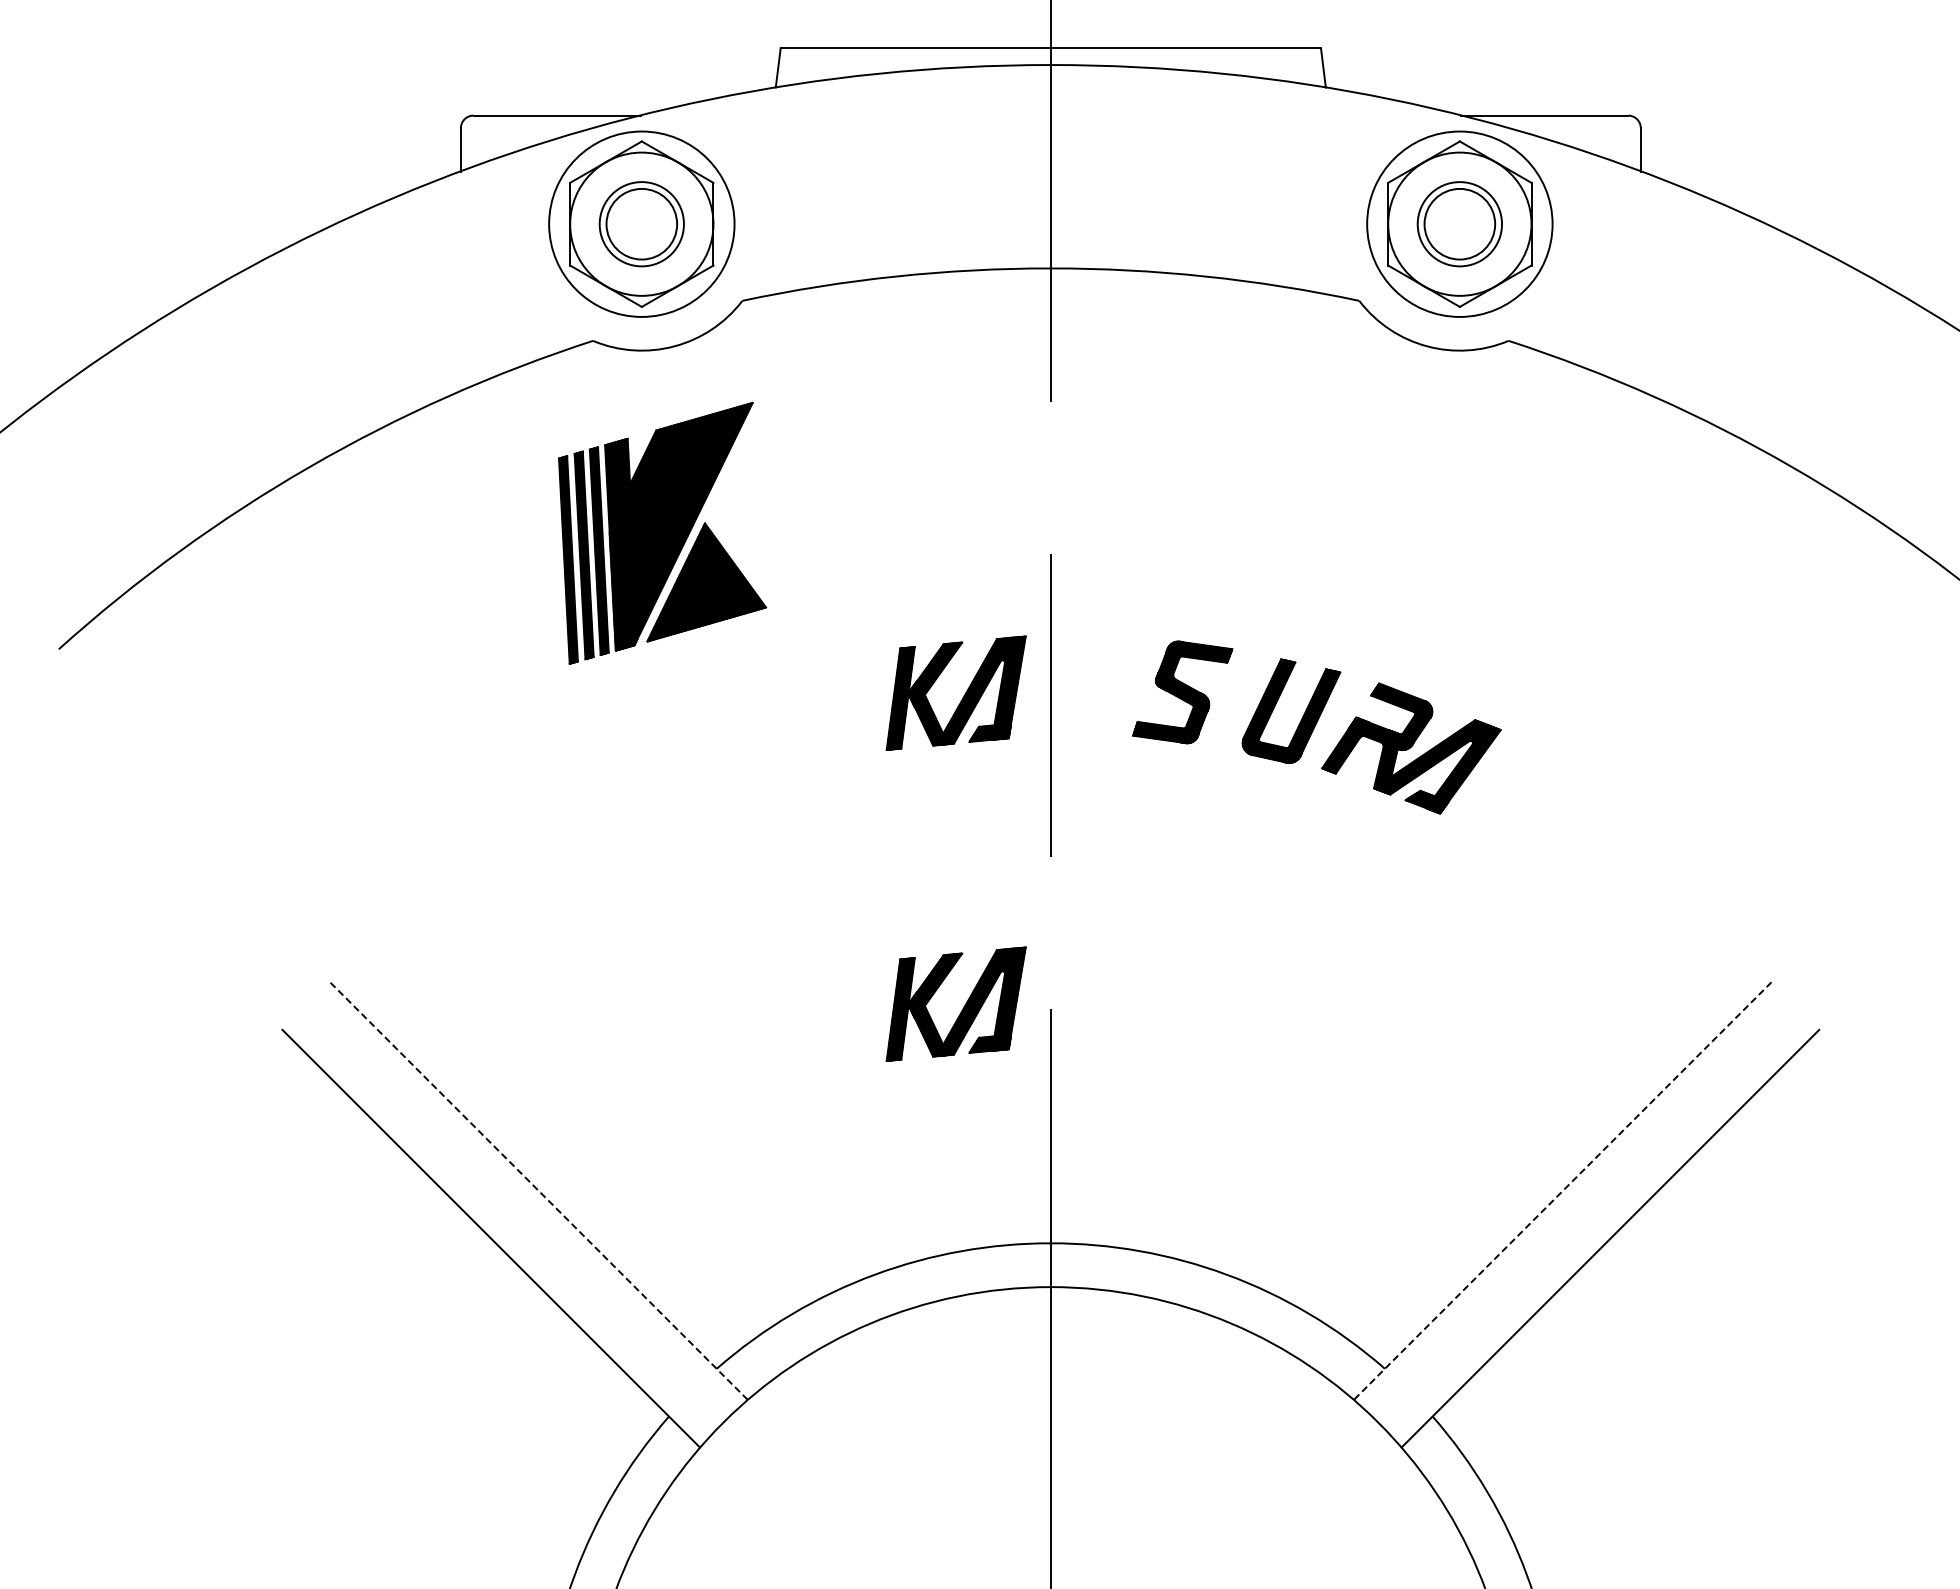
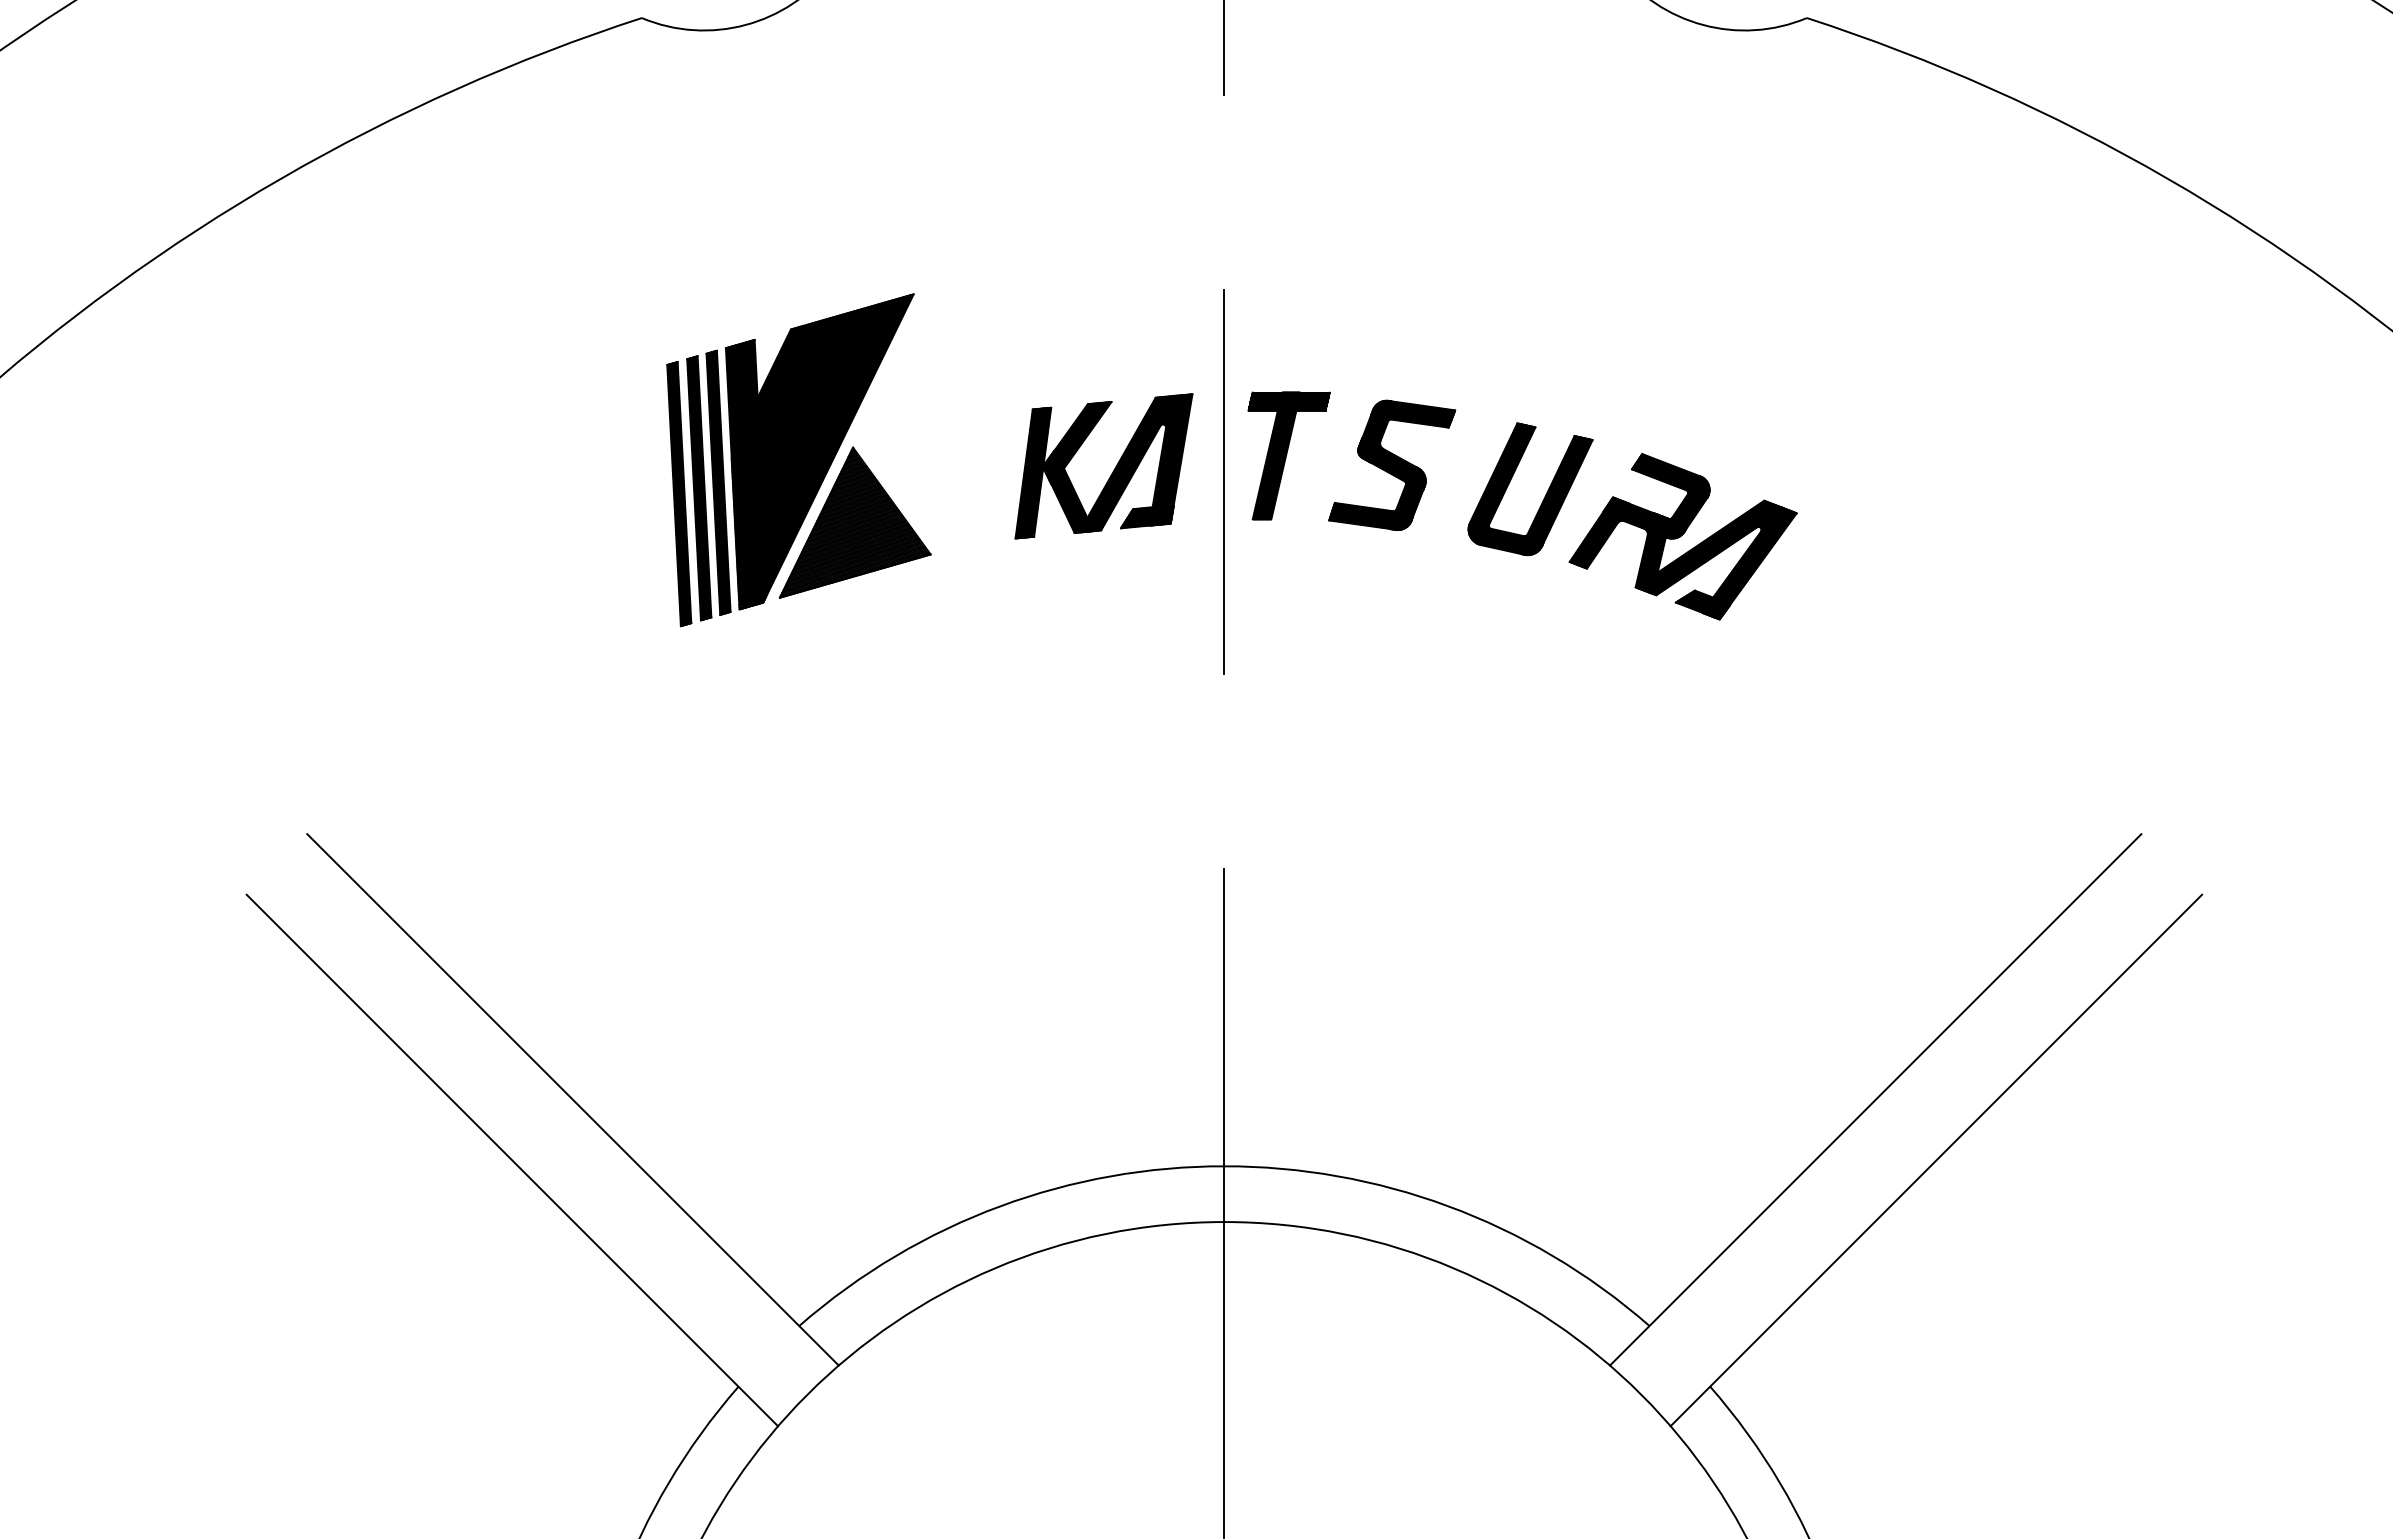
part: (662, 533) -> (798, 460), moved
part: (1101, 684) -> (1288, 455), added
part: (963, 1006) -> (1113, 864), removed
line: (538, 1190) -> (572, 1099), dashed -> solid
line: (1562, 1191) -> (1875, 1100), dashed -> solid

